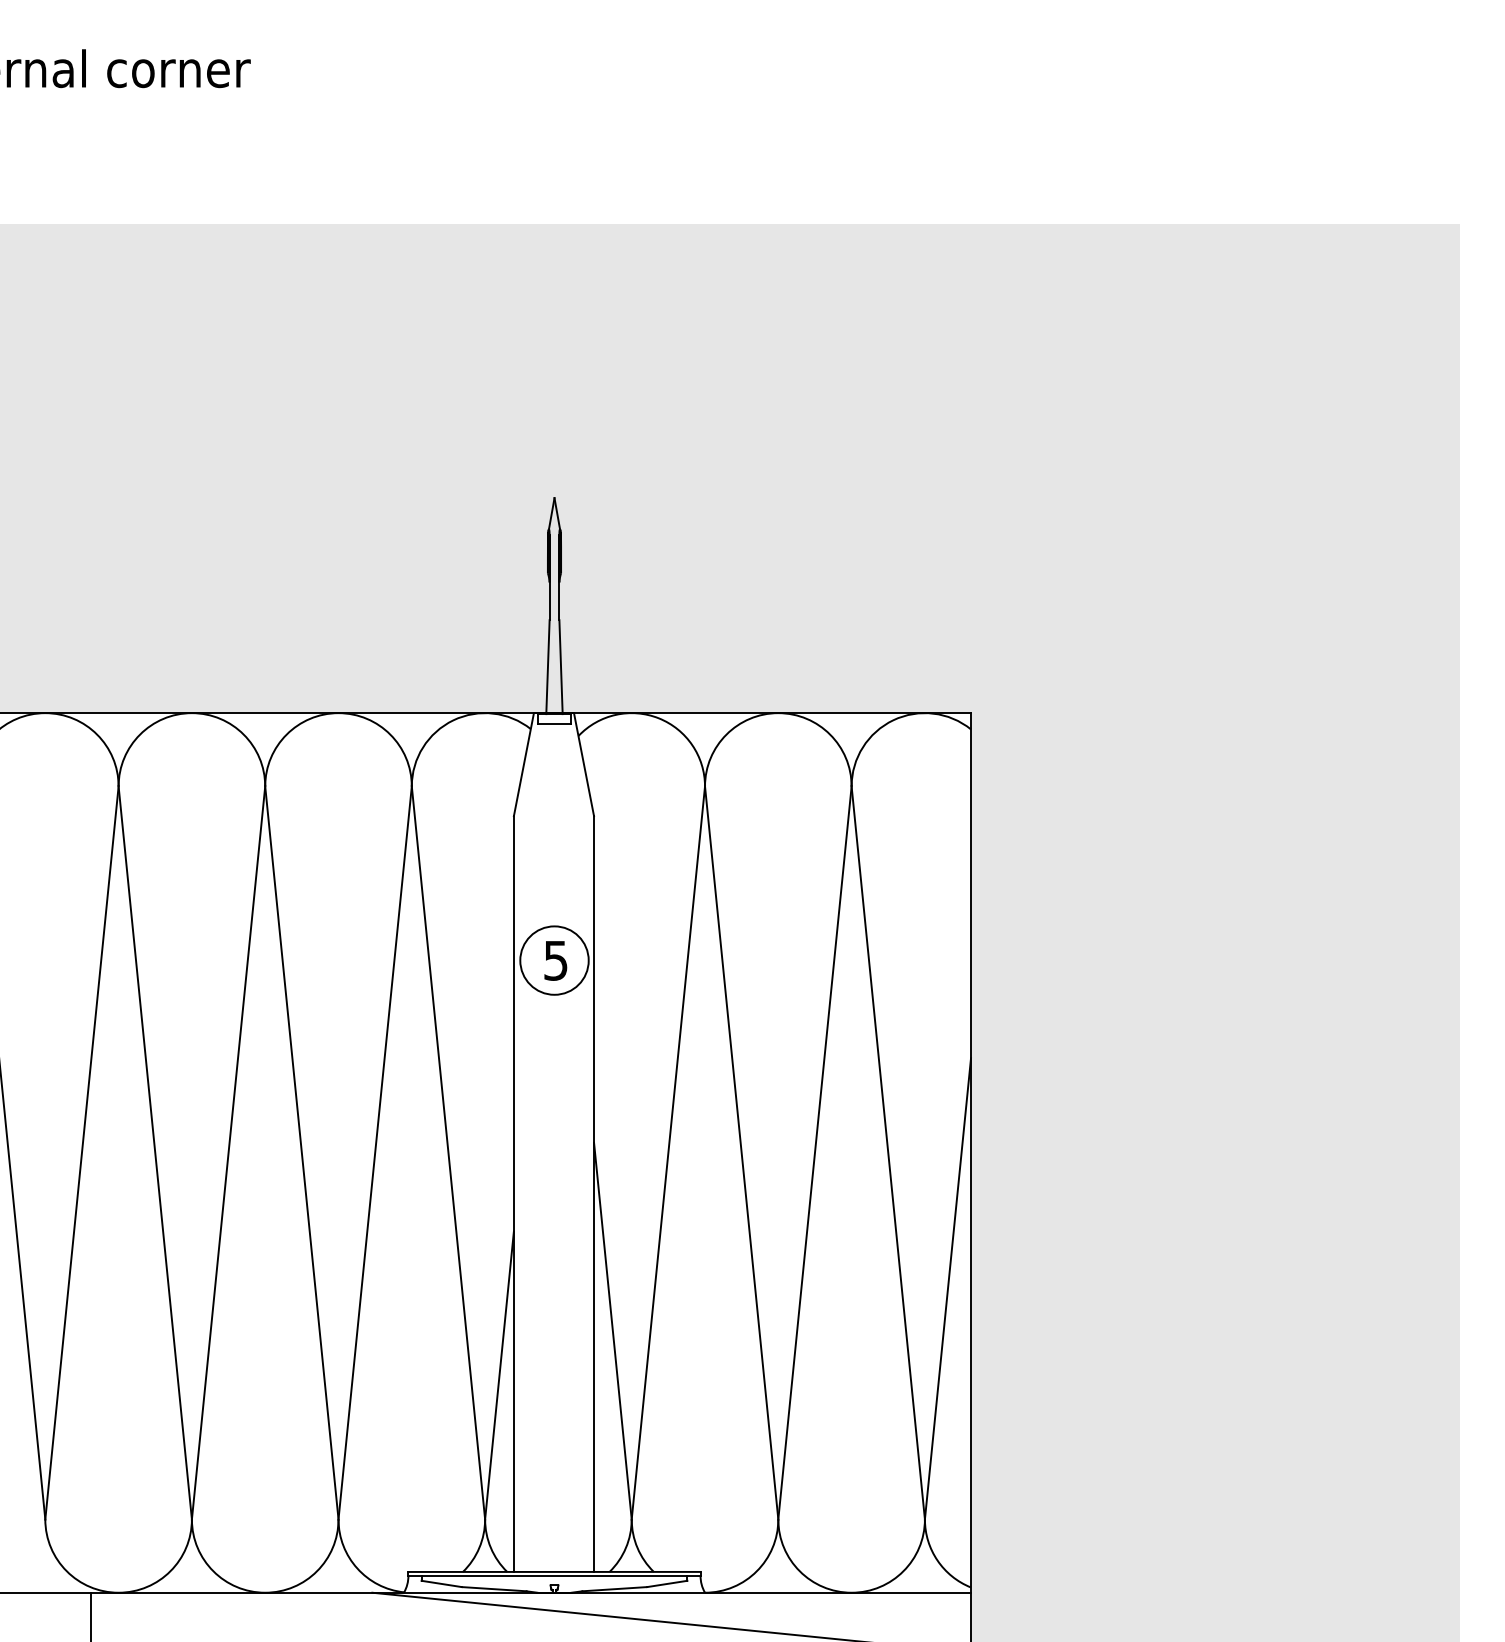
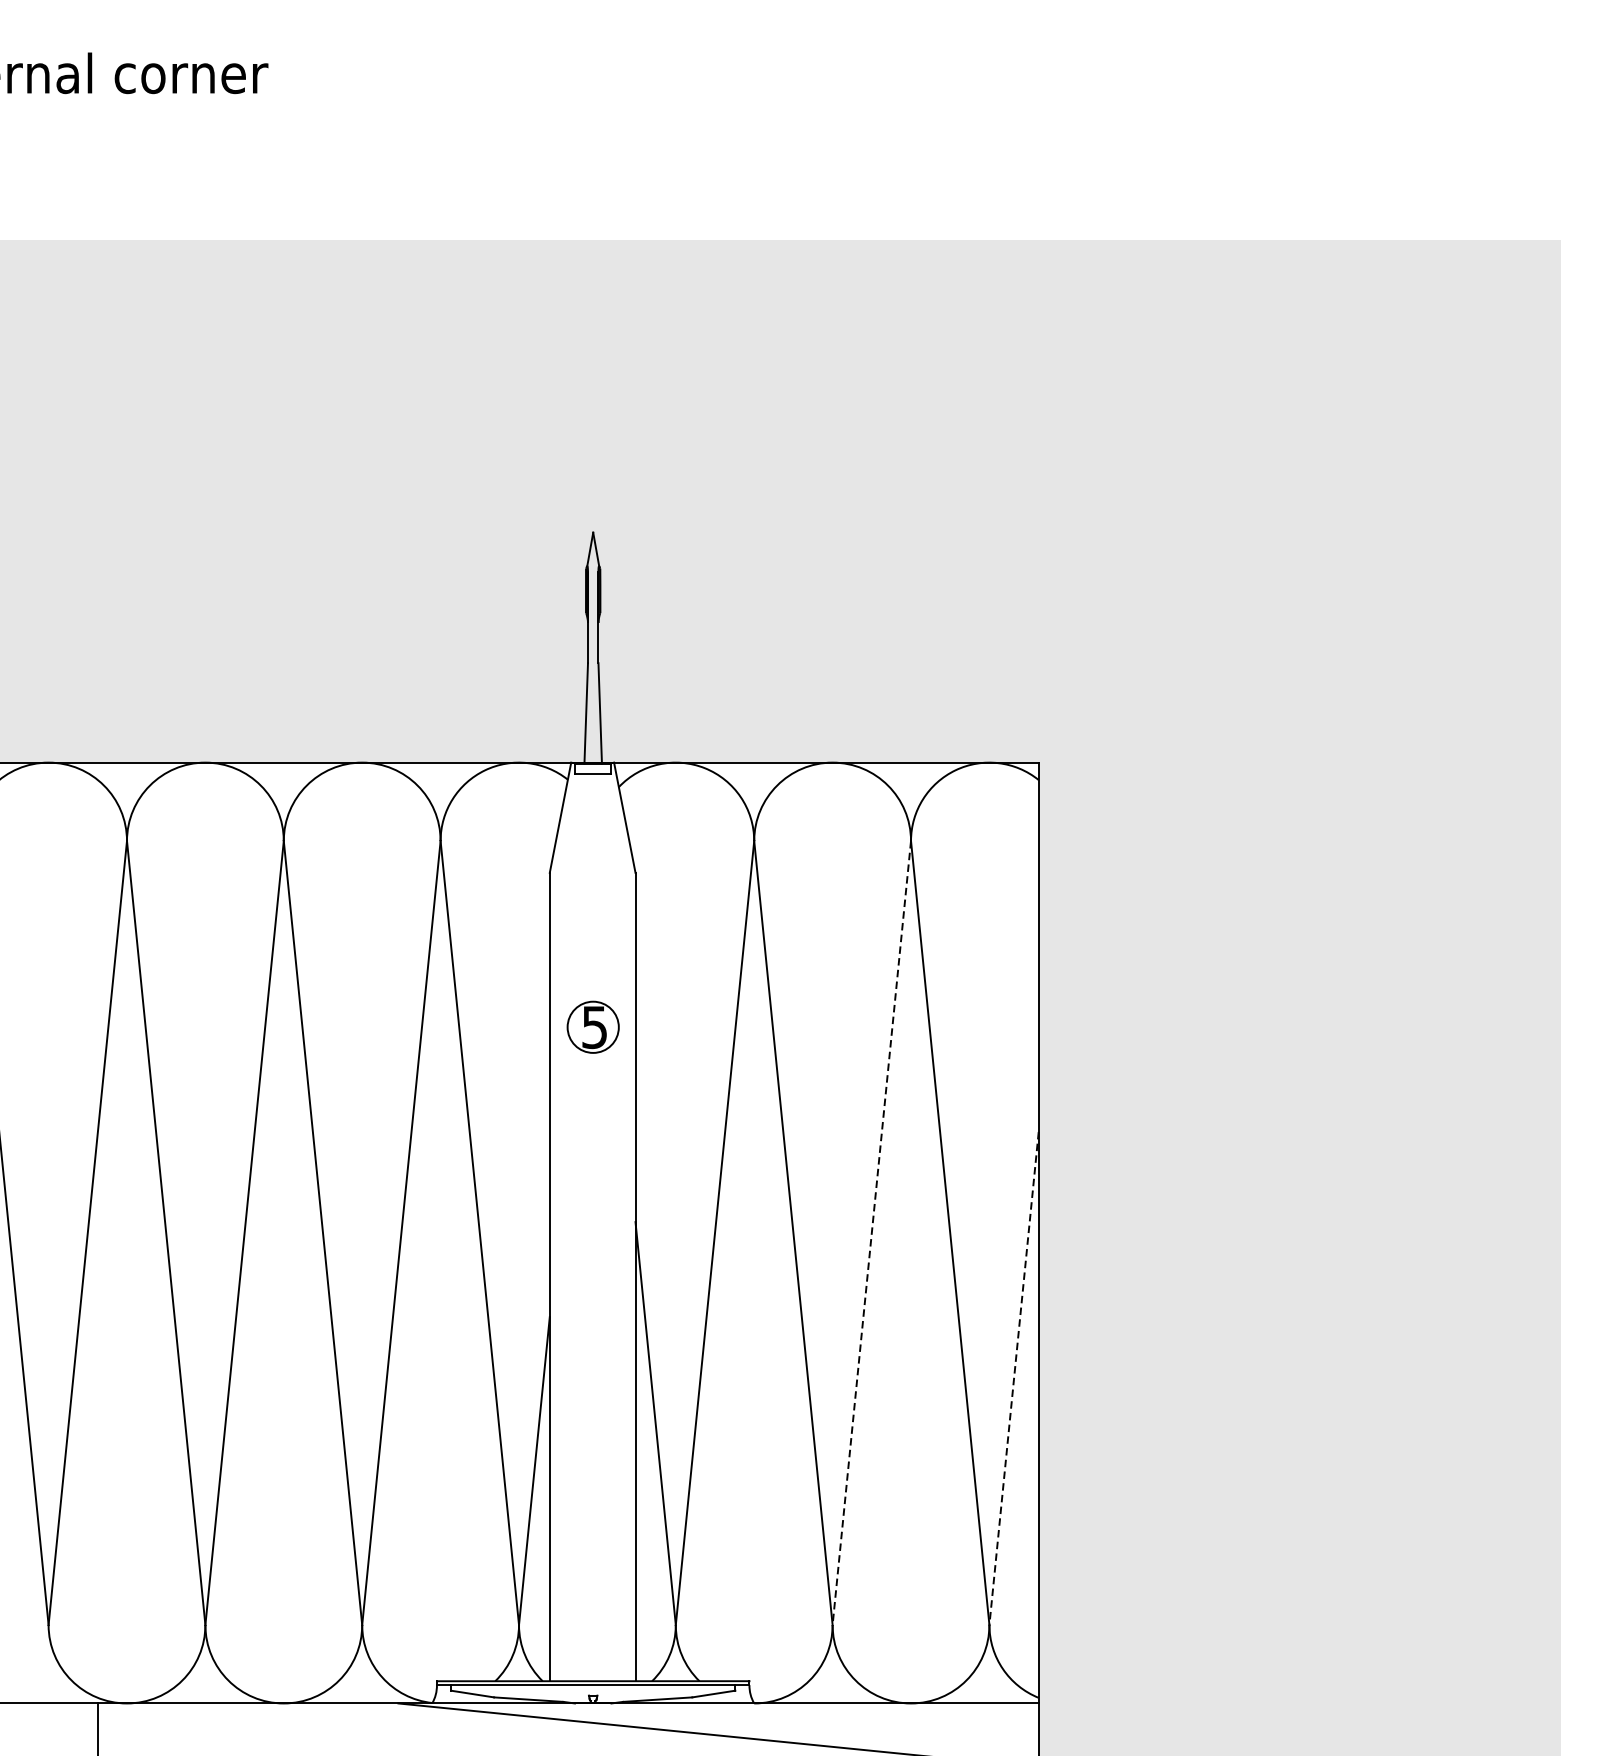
circle: (554, 960) -> (593, 1027), size x0.7
line: (814, 1153) -> (871, 1233), solid -> dashed
line: (947, 1288) -> (1013, 1378), solid -> dashed

